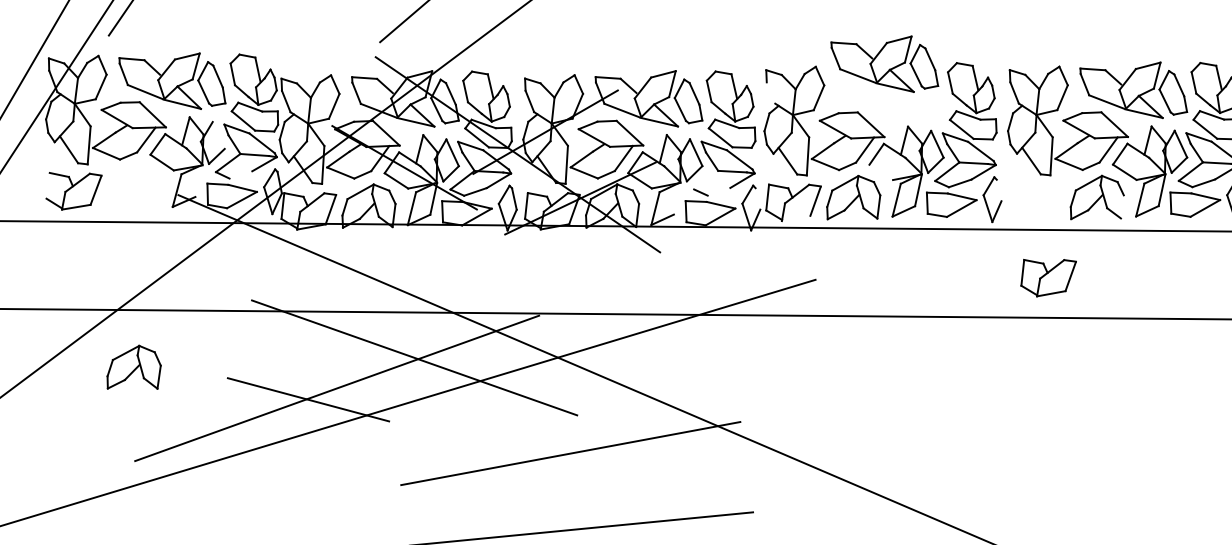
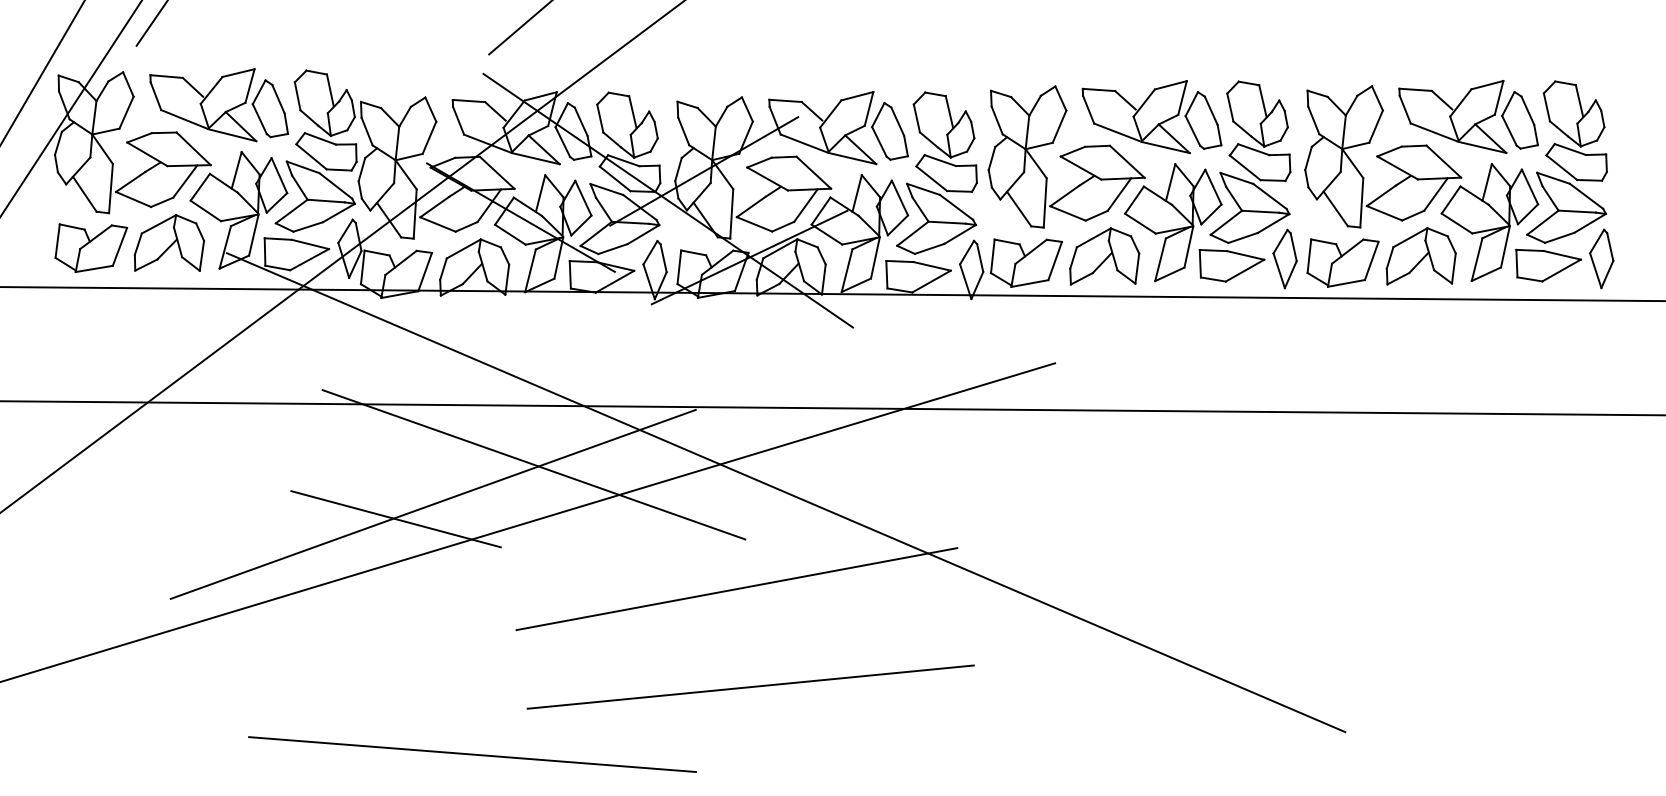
part: (884, 64) -> (1151, 117), moved
line: (770, 93) -> (996, 120), added
line: (218, 135) -> (279, 175), added
line: (881, 172) -> (1140, 223), added
line: (240, 174) -> (307, 226), added
line: (705, 179) -> (912, 233), added
line: (198, 180) -> (253, 234), added
line: (48, 185) -> (57, 240), added
line: (999, 190) -> (1293, 247), added
line: (718, 191) -> (929, 248), added
line: (676, 198) -> (874, 257), added
line: (758, 199) -> (980, 258), added
line: (1122, 206) -> (1453, 268), added
line: (795, 218) -> (1029, 283), added
part: (1048, 277) -> (1342, 262), moved
part: (134, 366) -> (169, 242), moved

